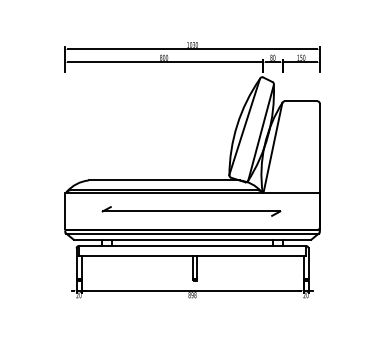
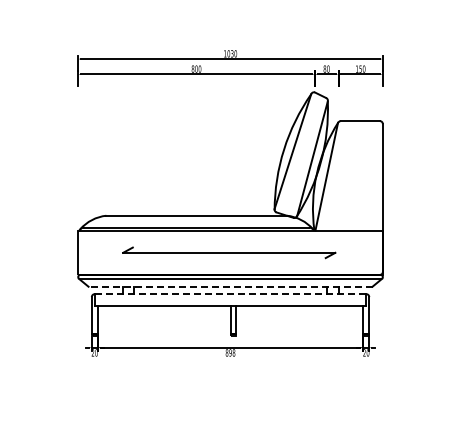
line: (192, 239) -> (230, 286), solid -> dashed
line: (192, 246) -> (230, 294), solid -> dashed

